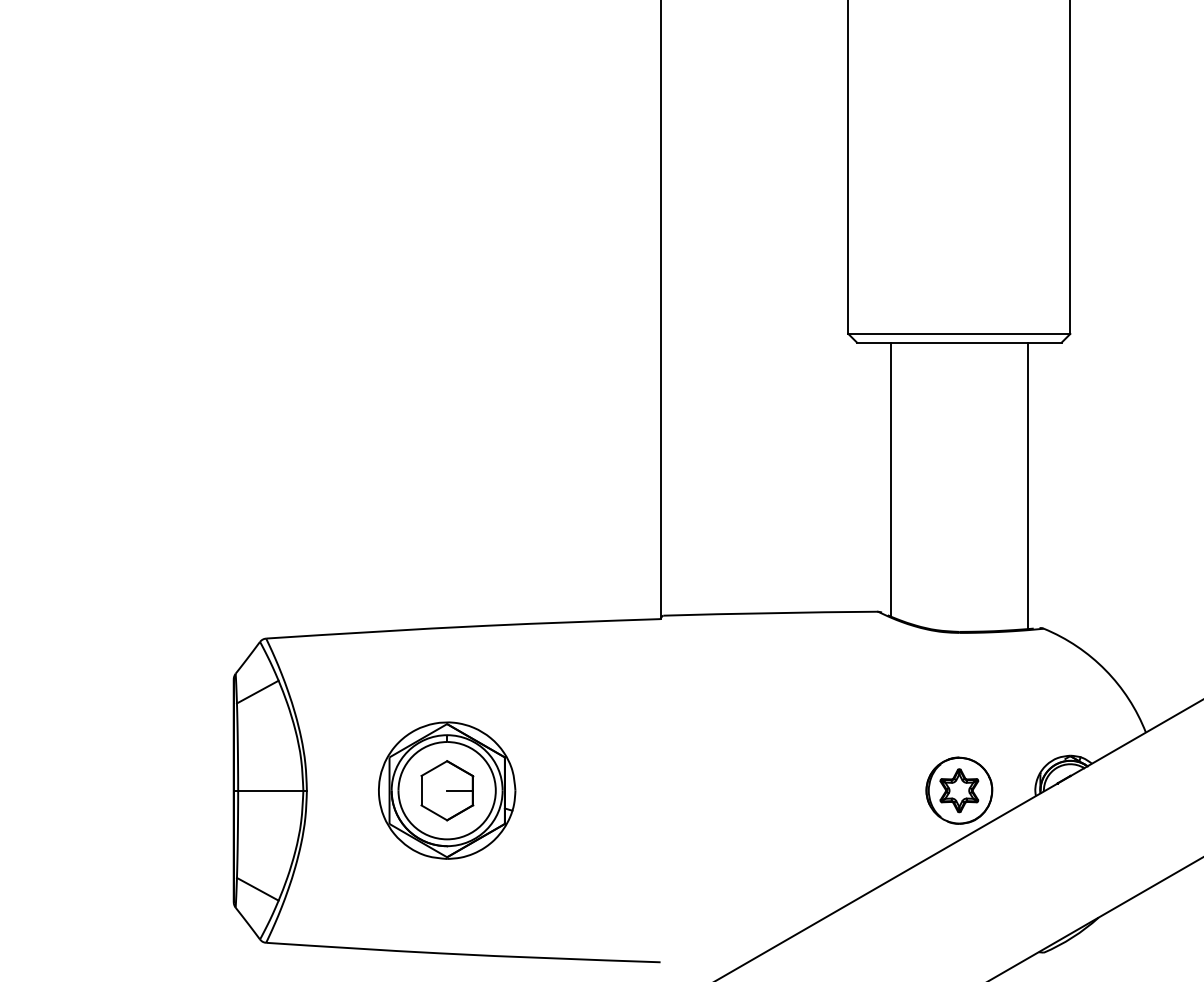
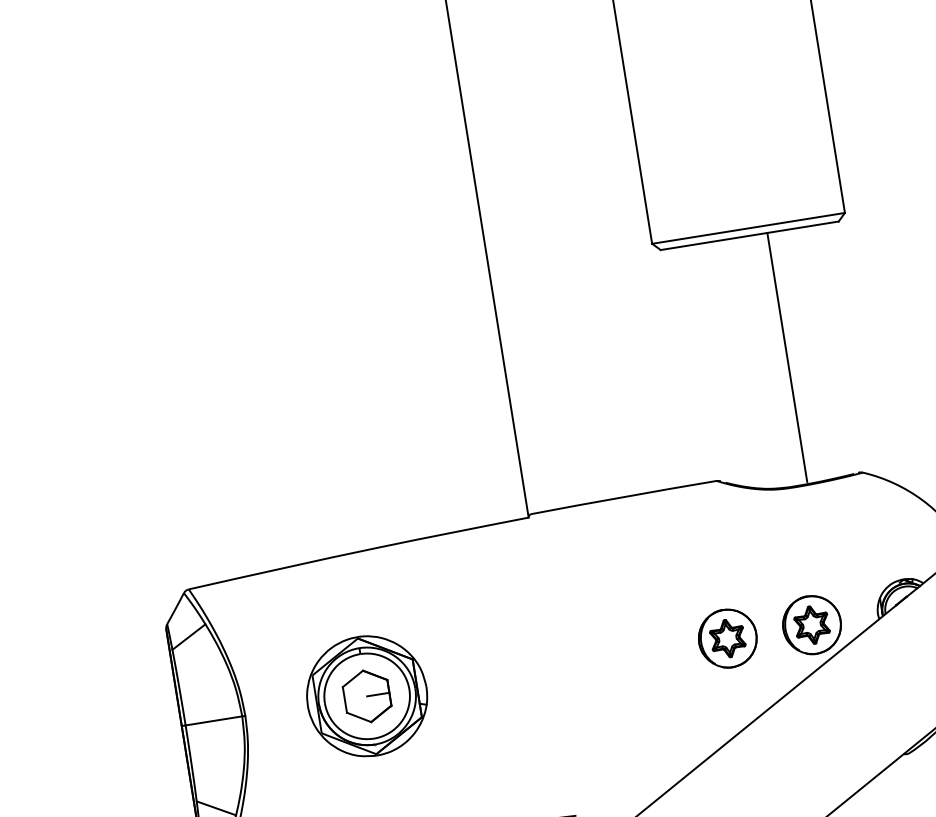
line: (891, 479) -> (709, 364), removed
line: (1027, 485) -> (787, 357), moved
part: (862, 790) -> (727, 638), added

